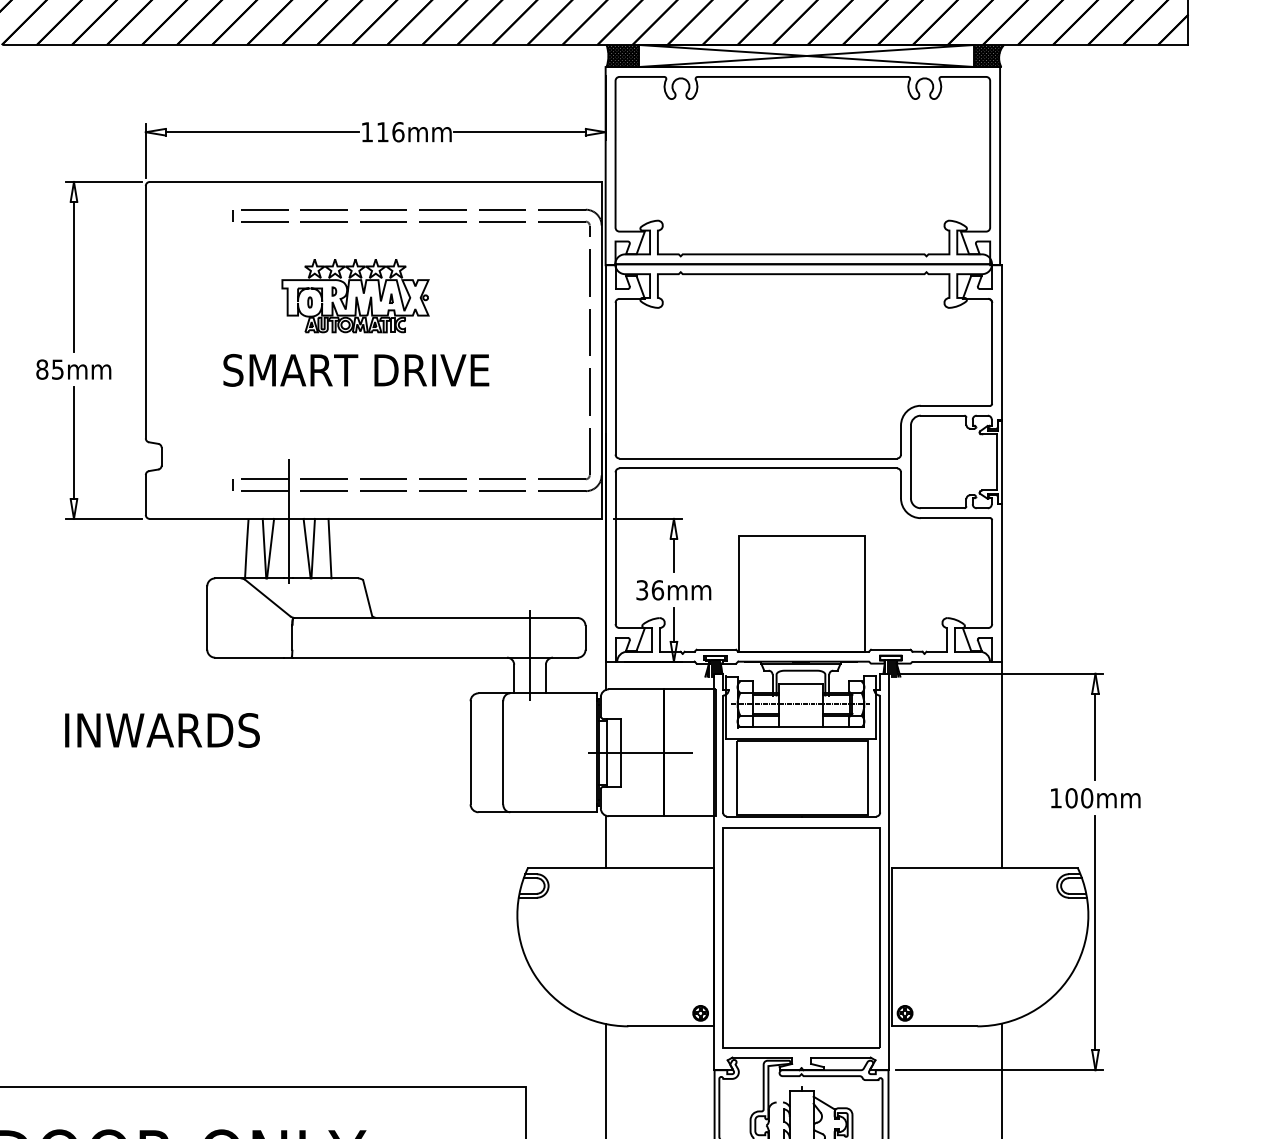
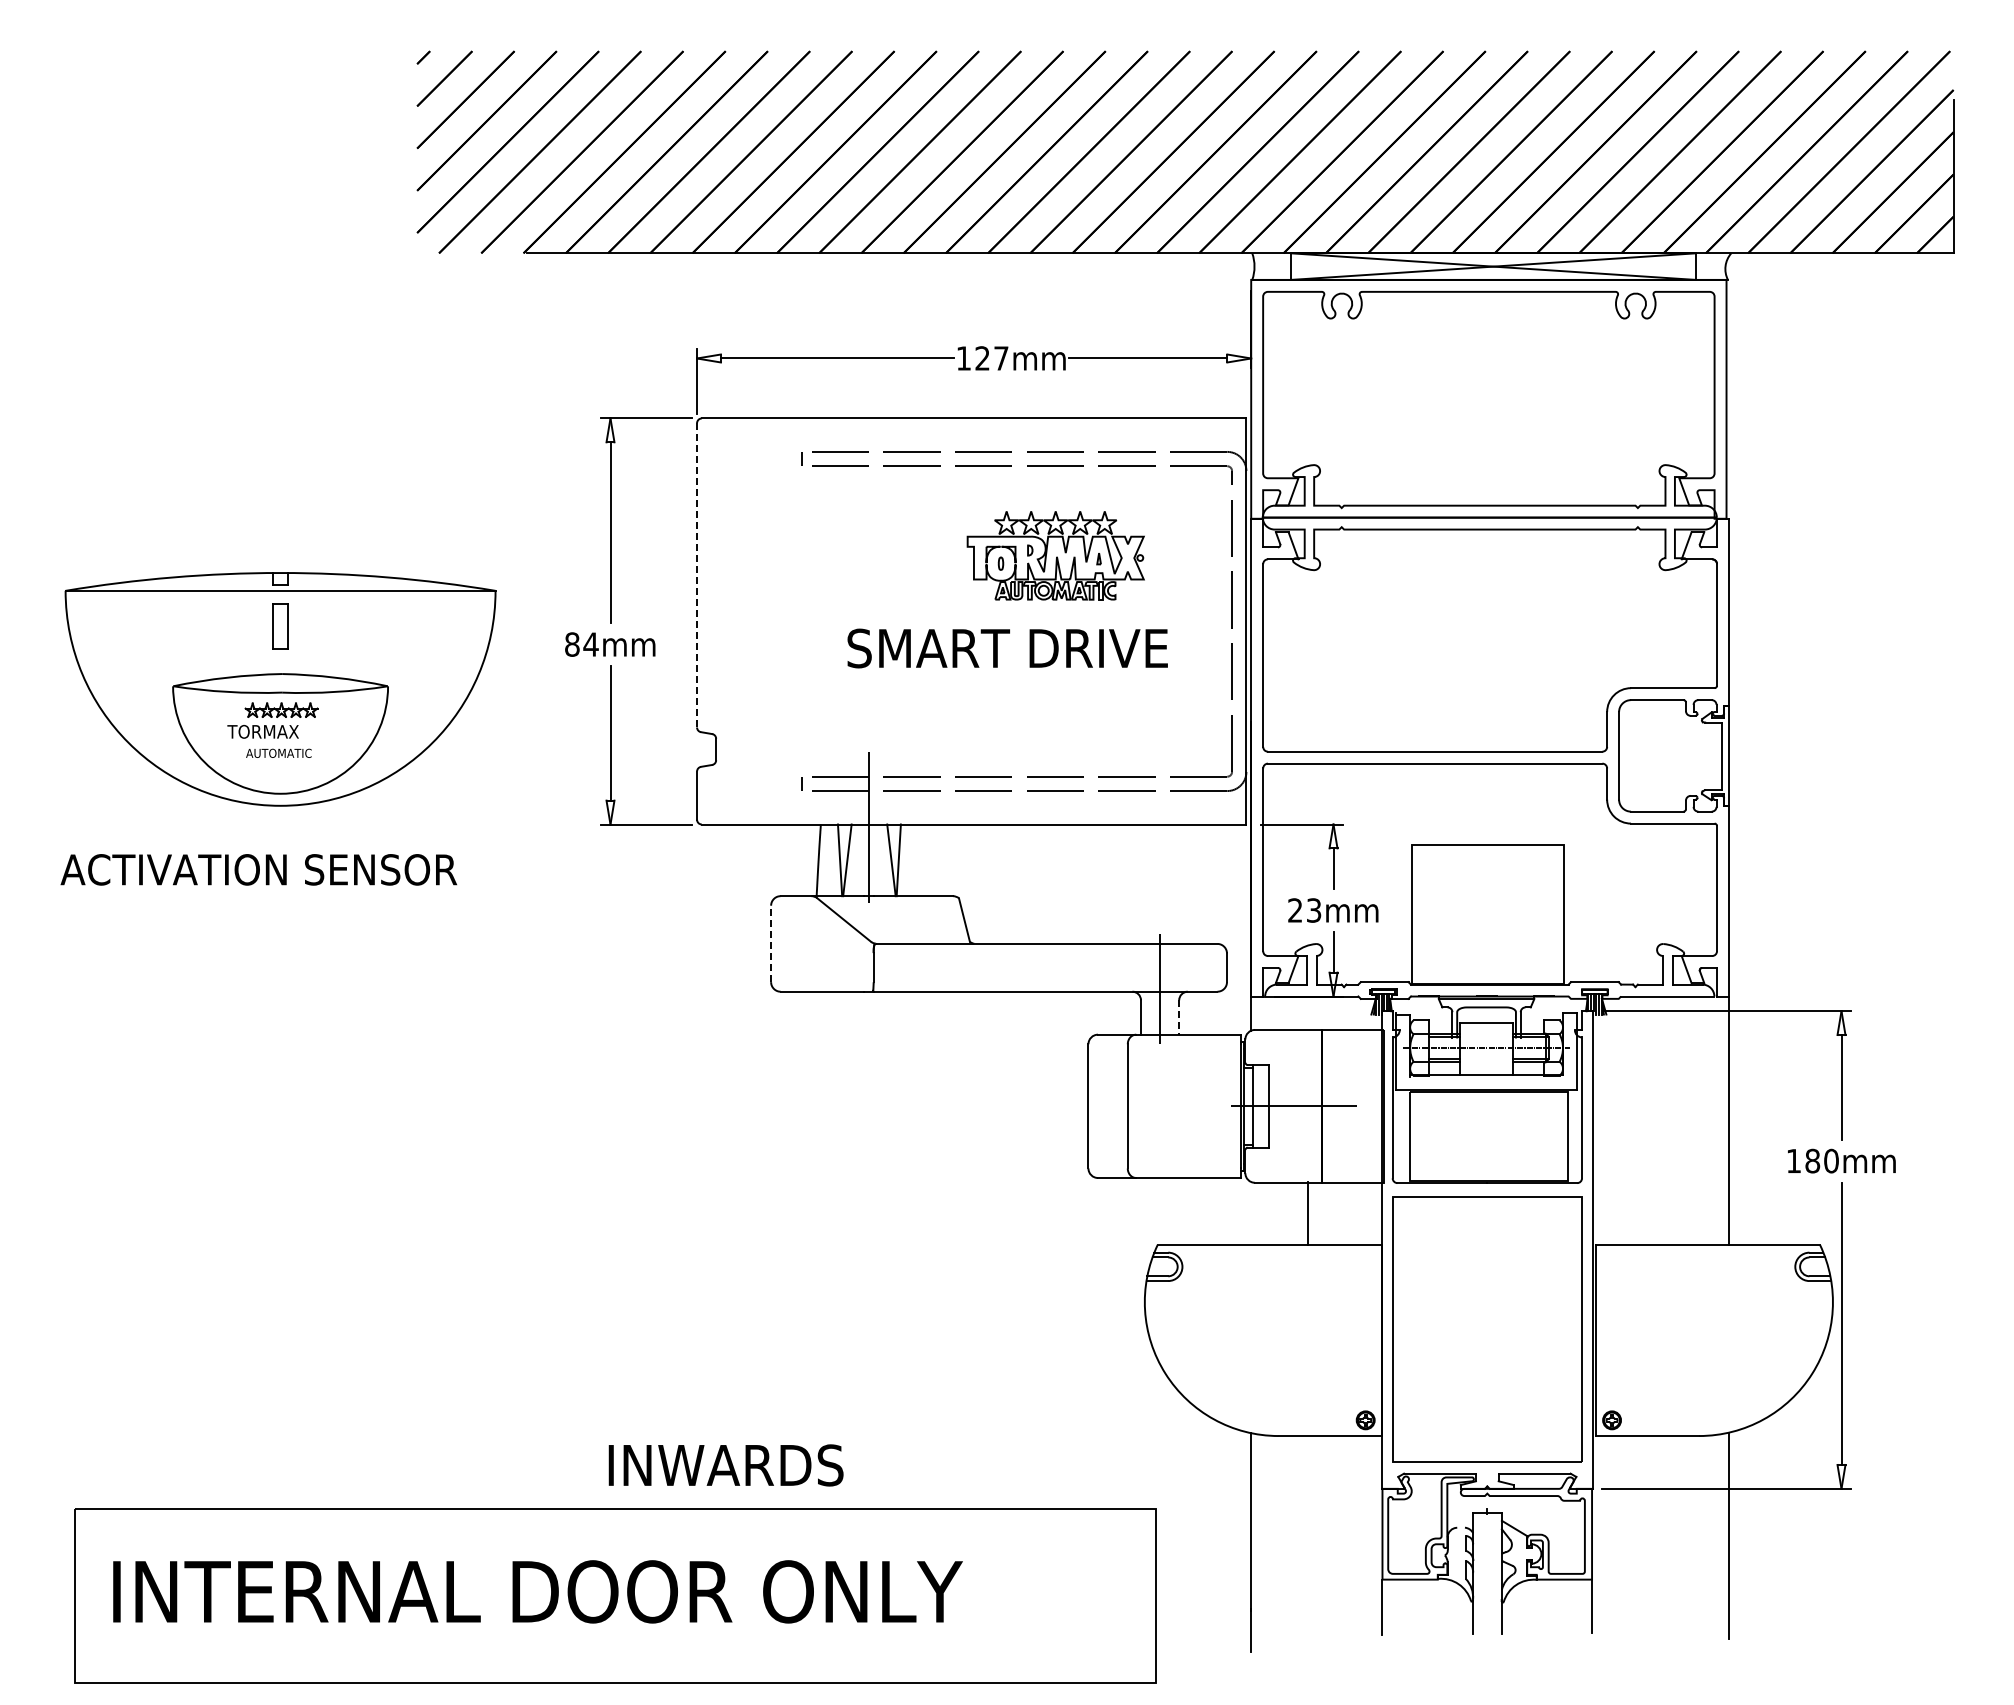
hatch: (622, 55) -> (1271, 266), removed
hatch: (989, 55) -> (1713, 266), removed
text: (390, 132) -> (991, 358), 116mm -> 127mm
part: (355, 295) -> (1055, 555), moved
line: (146, 312) -> (697, 575), solid -> dashed
text: (57, 369) -> (590, 644), 85mm -> 84mm
text: (356, 370) -> (1007, 648), moved
line: (329, 548) -> (918, 860), removed
text: (649, 590) -> (1304, 910), 36mm -> 23mm
line: (207, 617) -> (771, 943), solid -> dashed
line: (546, 679) -> (1179, 1017), solid -> dashed
text: (161, 730) -> (725, 1465), moved
text: (1071, 798) -> (1812, 1161), 100mm -> 180mm
line: (605, 841) -> (1308, 1213), moved

